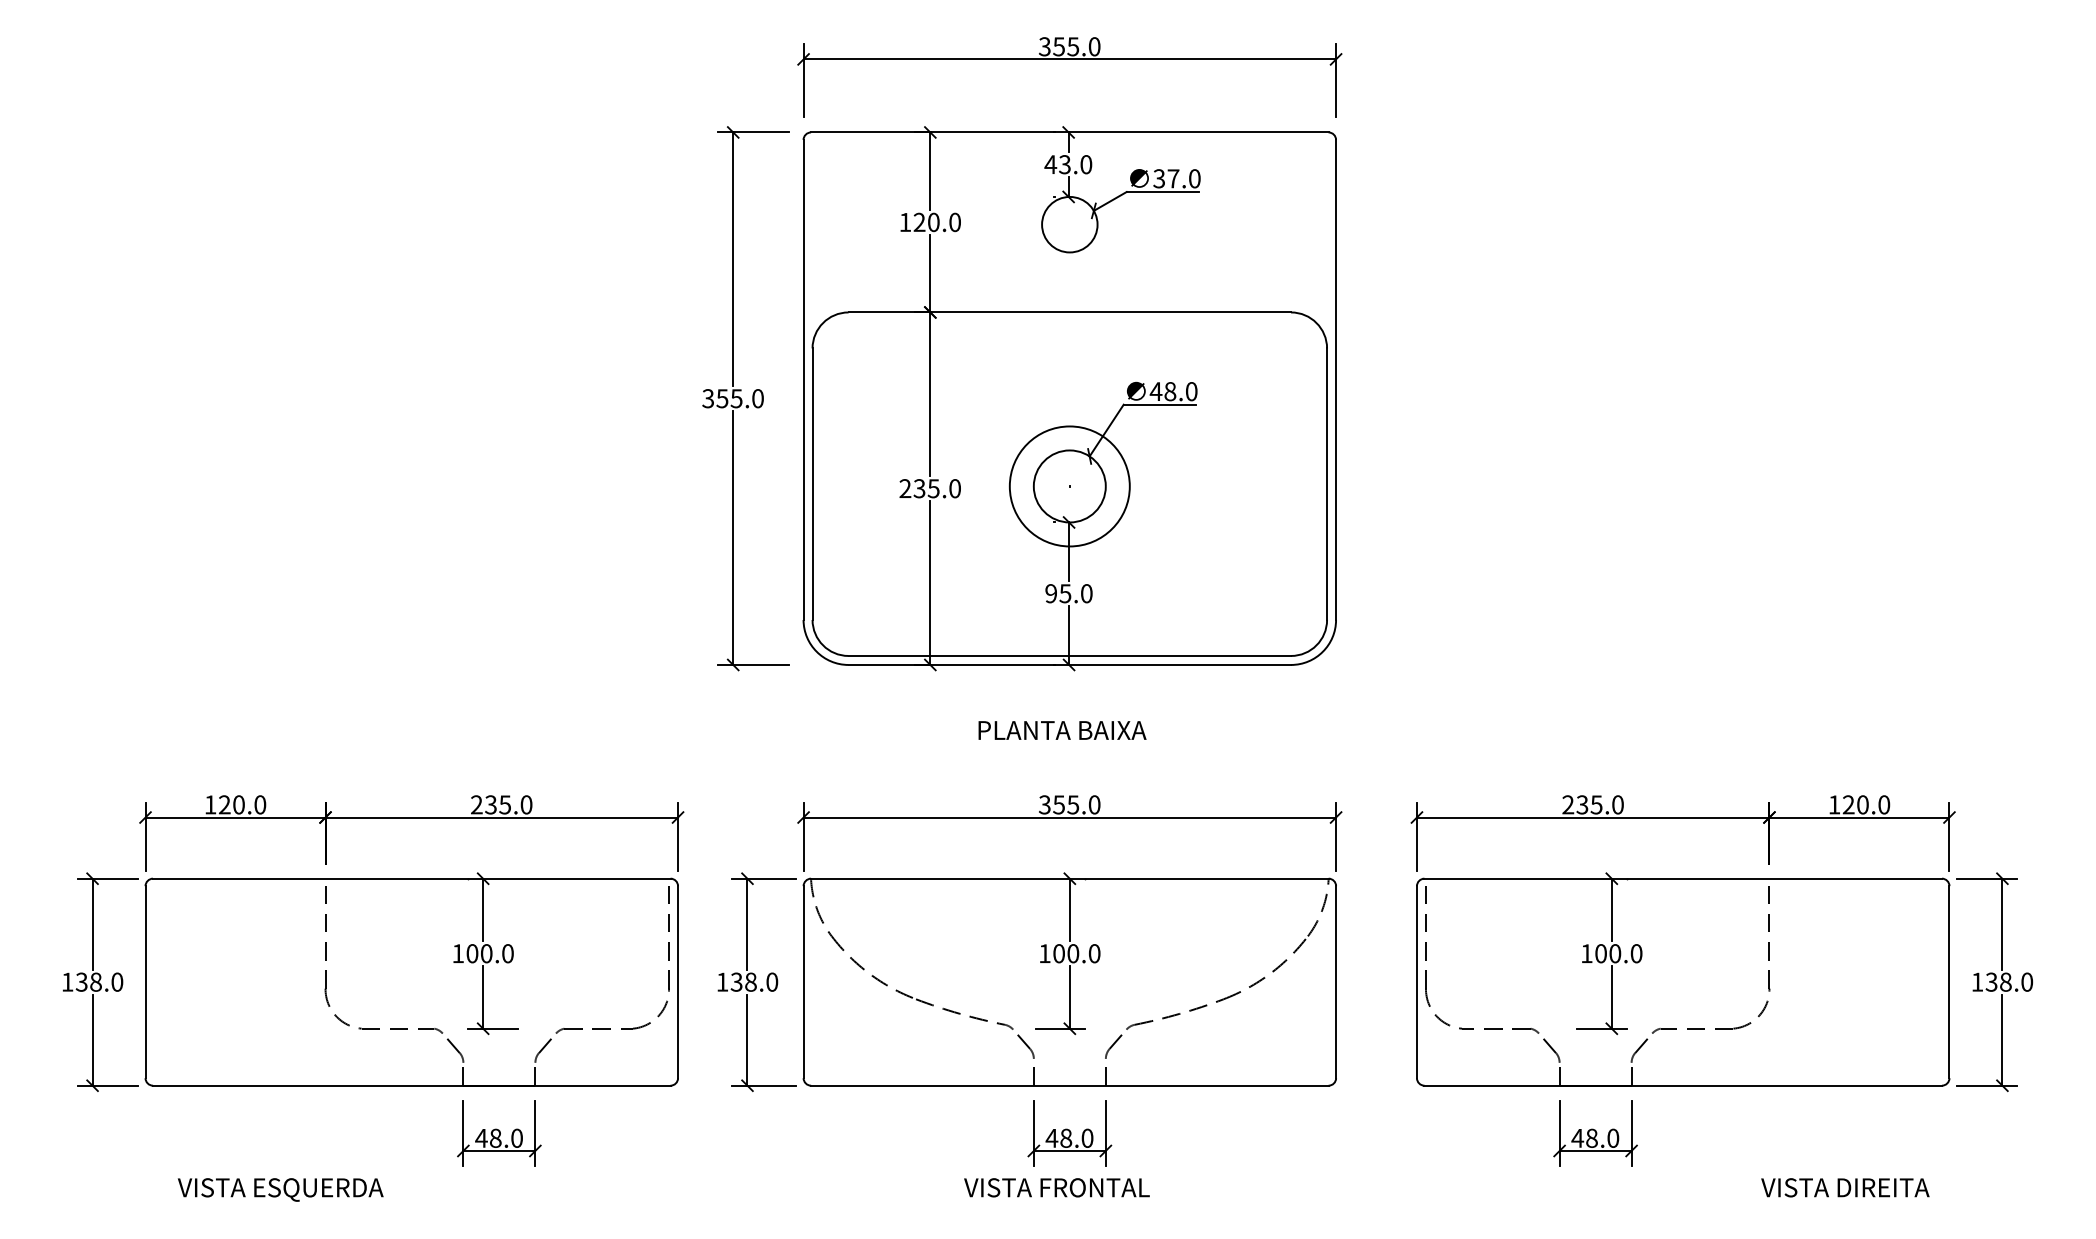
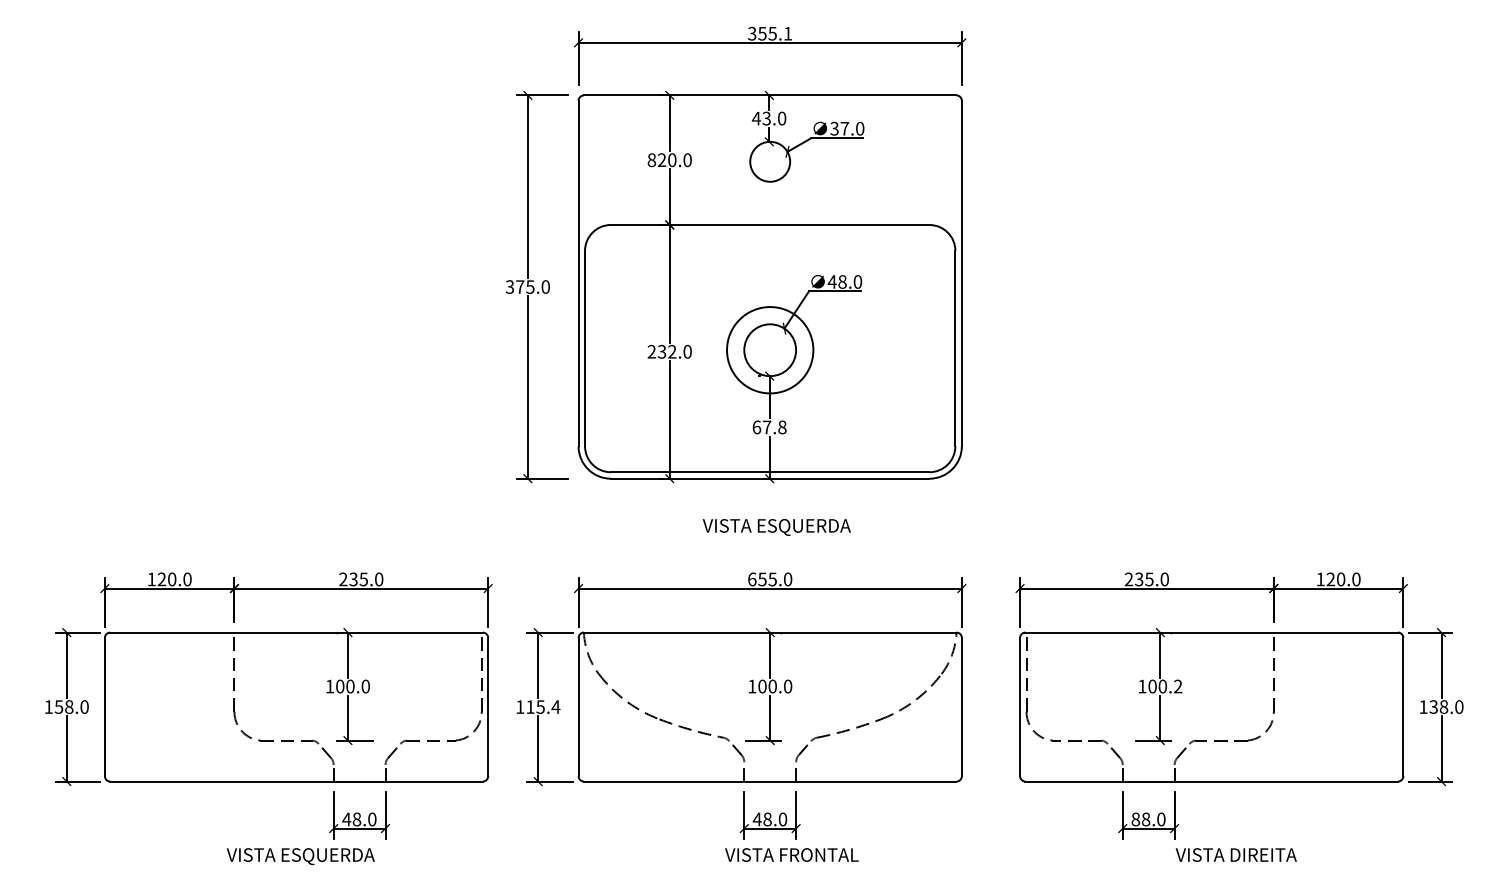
text: (1094, 46) -> (787, 33), 355.0 -> 355.1
text: (905, 222) -> (651, 160), 120.0 -> 820.0
text: (722, 398) -> (520, 286), 355.0 -> 375.0
text: (933, 488) -> (672, 351), 235.0 -> 232.0
text: (1068, 593) -> (769, 427), 95.0 -> 67.8
text: (1078, 732) -> (776, 527), PLANTA BAIXA -> VISTA ESQUERDA
text: (1044, 804) -> (751, 579), 355.0 -> 655.0
text: (1636, 953) -> (1178, 686), 100.0 -> 100.2
text: (81, 981) -> (58, 706), 138.0 -> 158.0
text: (754, 981) -> (543, 706), 138.0 -> 115.4
text: (1577, 1137) -> (1135, 818), 48.0 -> 88.0
text: (1056, 1187) -> (791, 854), moved
text: (1845, 1187) -> (1236, 854), moved
text: (280, 1189) -> (300, 856), moved

